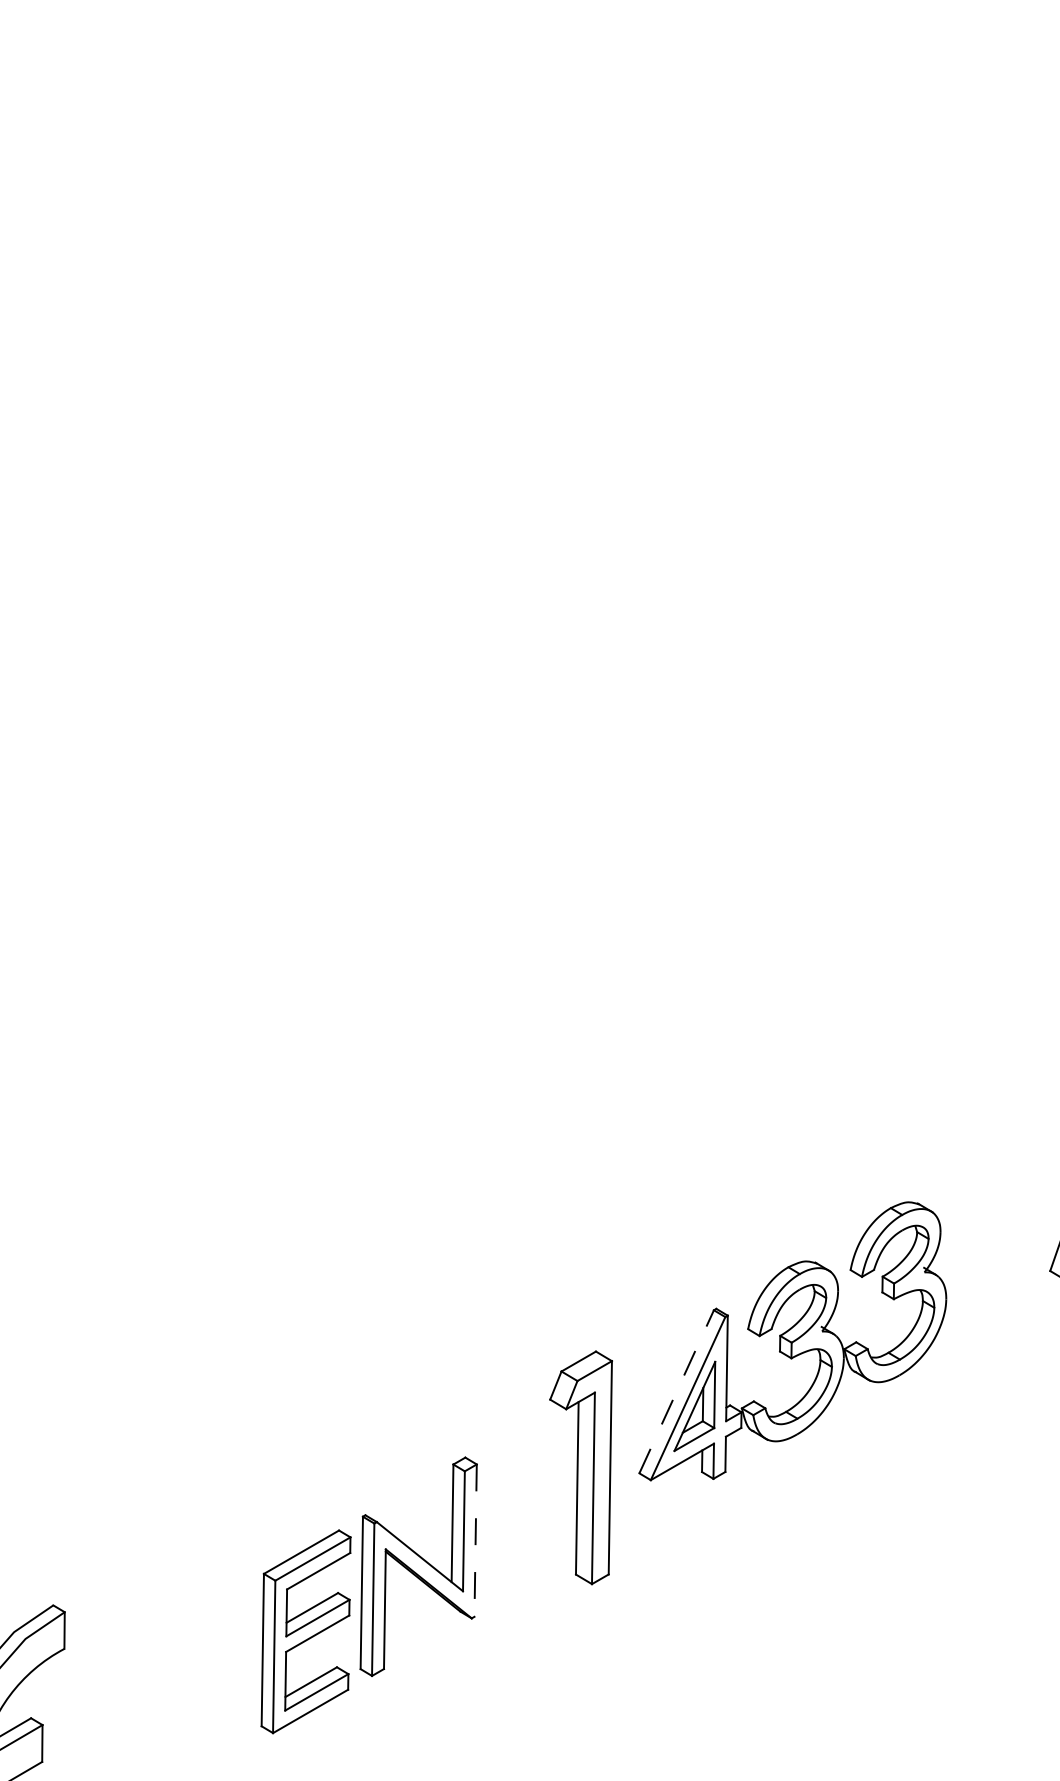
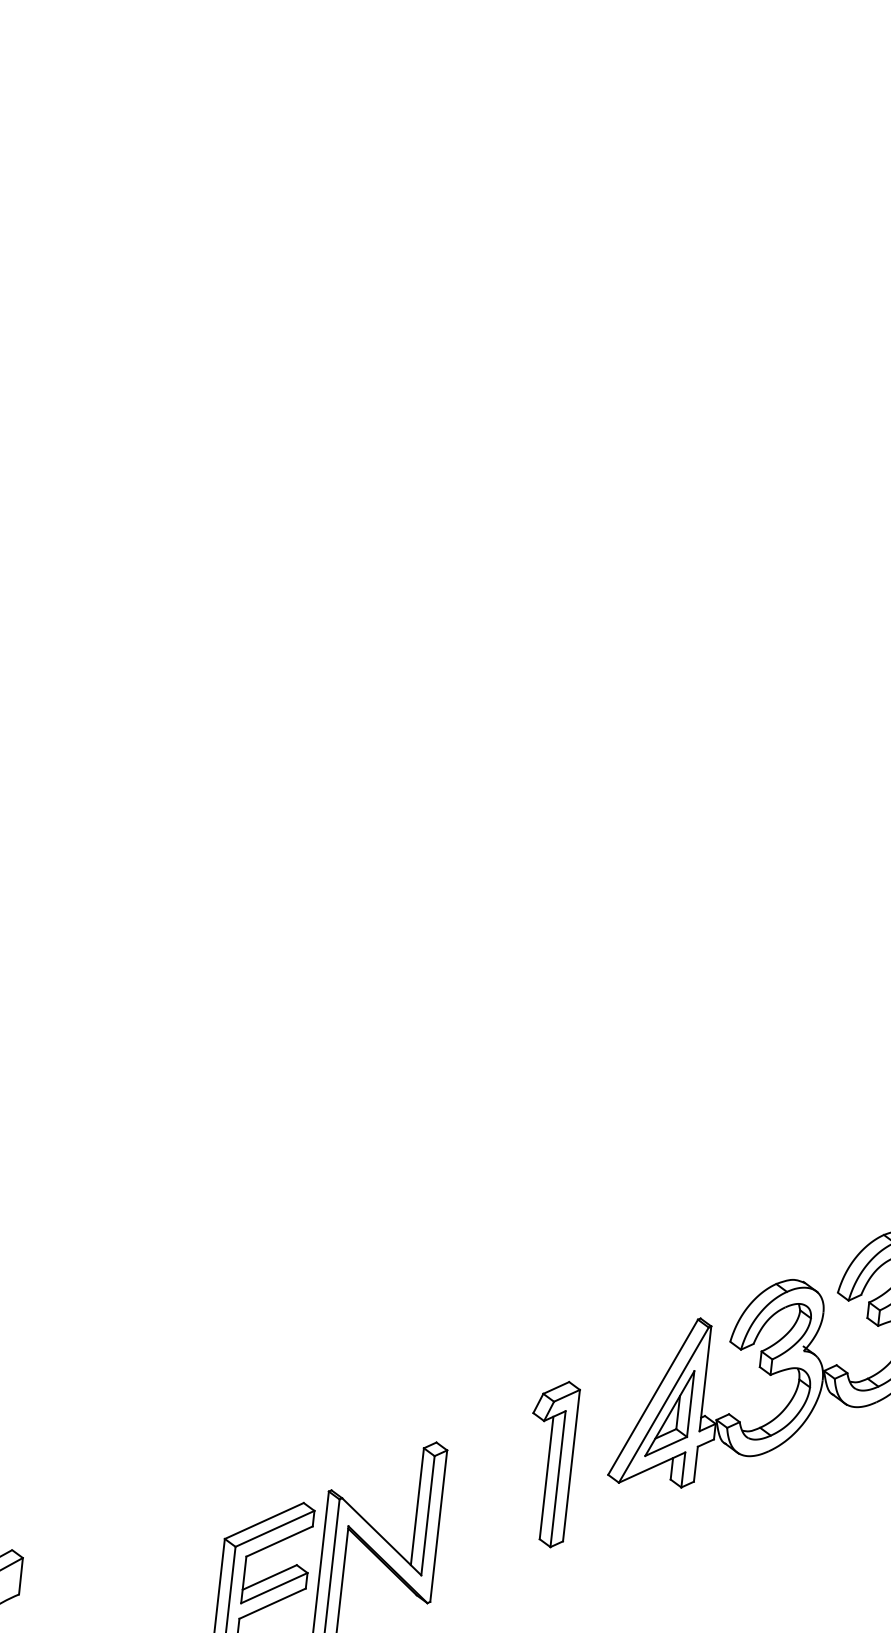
line: (676, 1391) -> (652, 1396), dashed -> solid
part: (580, 1467) -> (550, 1463), size x0.71
line: (475, 1541) -> (438, 1526), dashed -> solid

